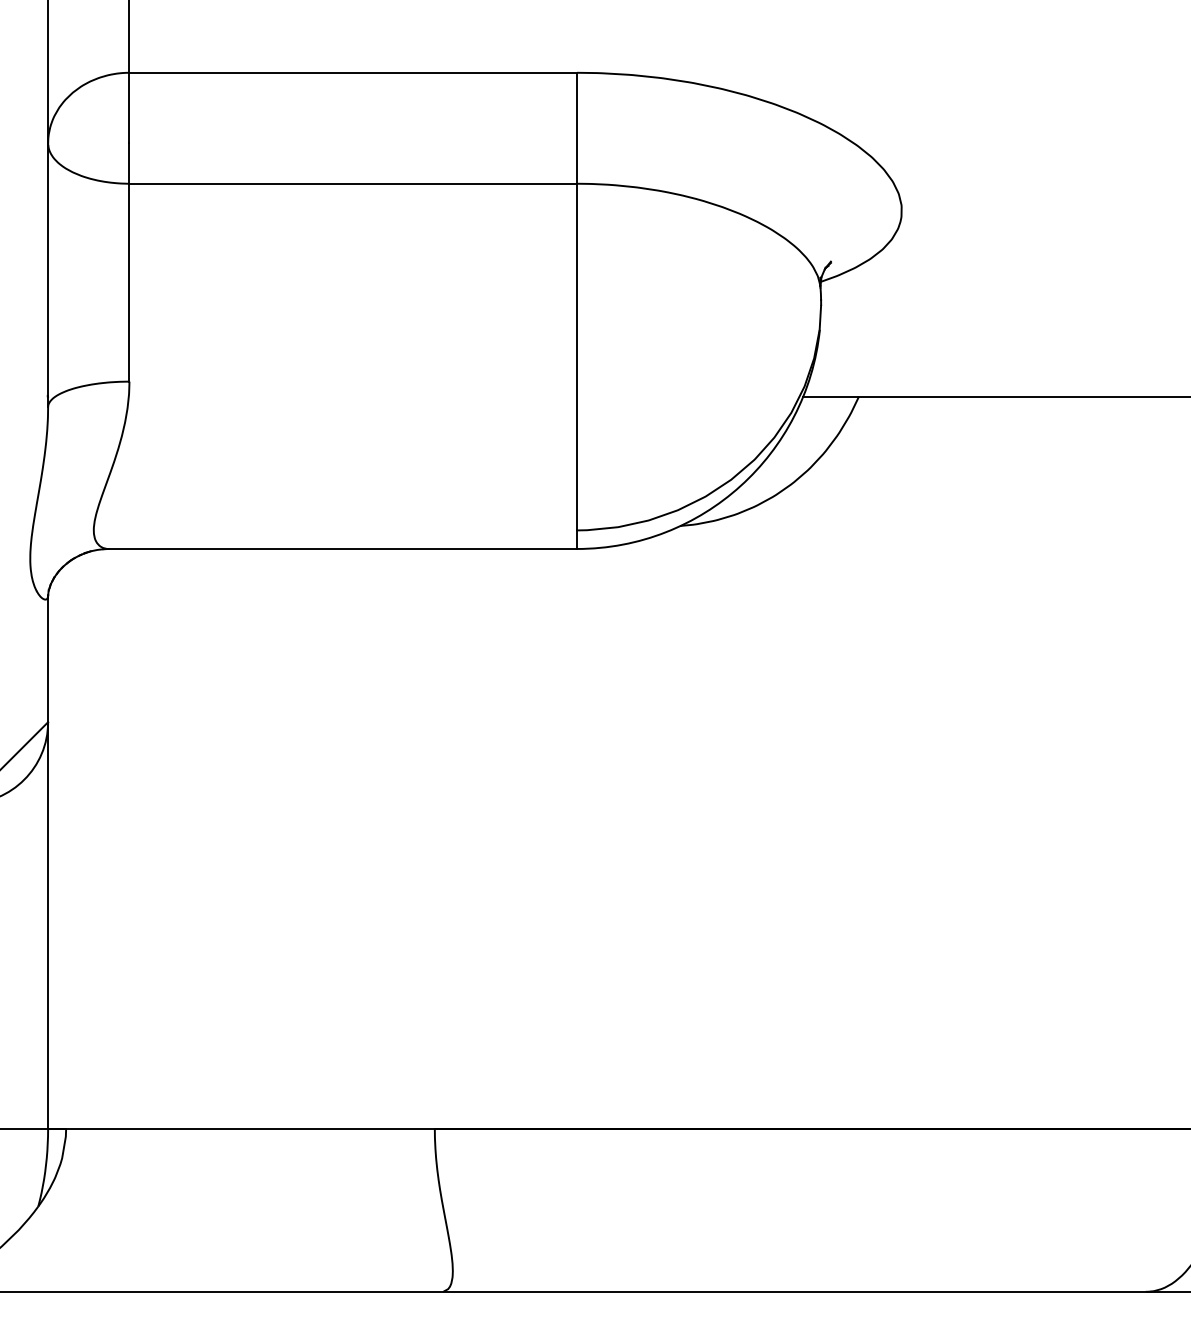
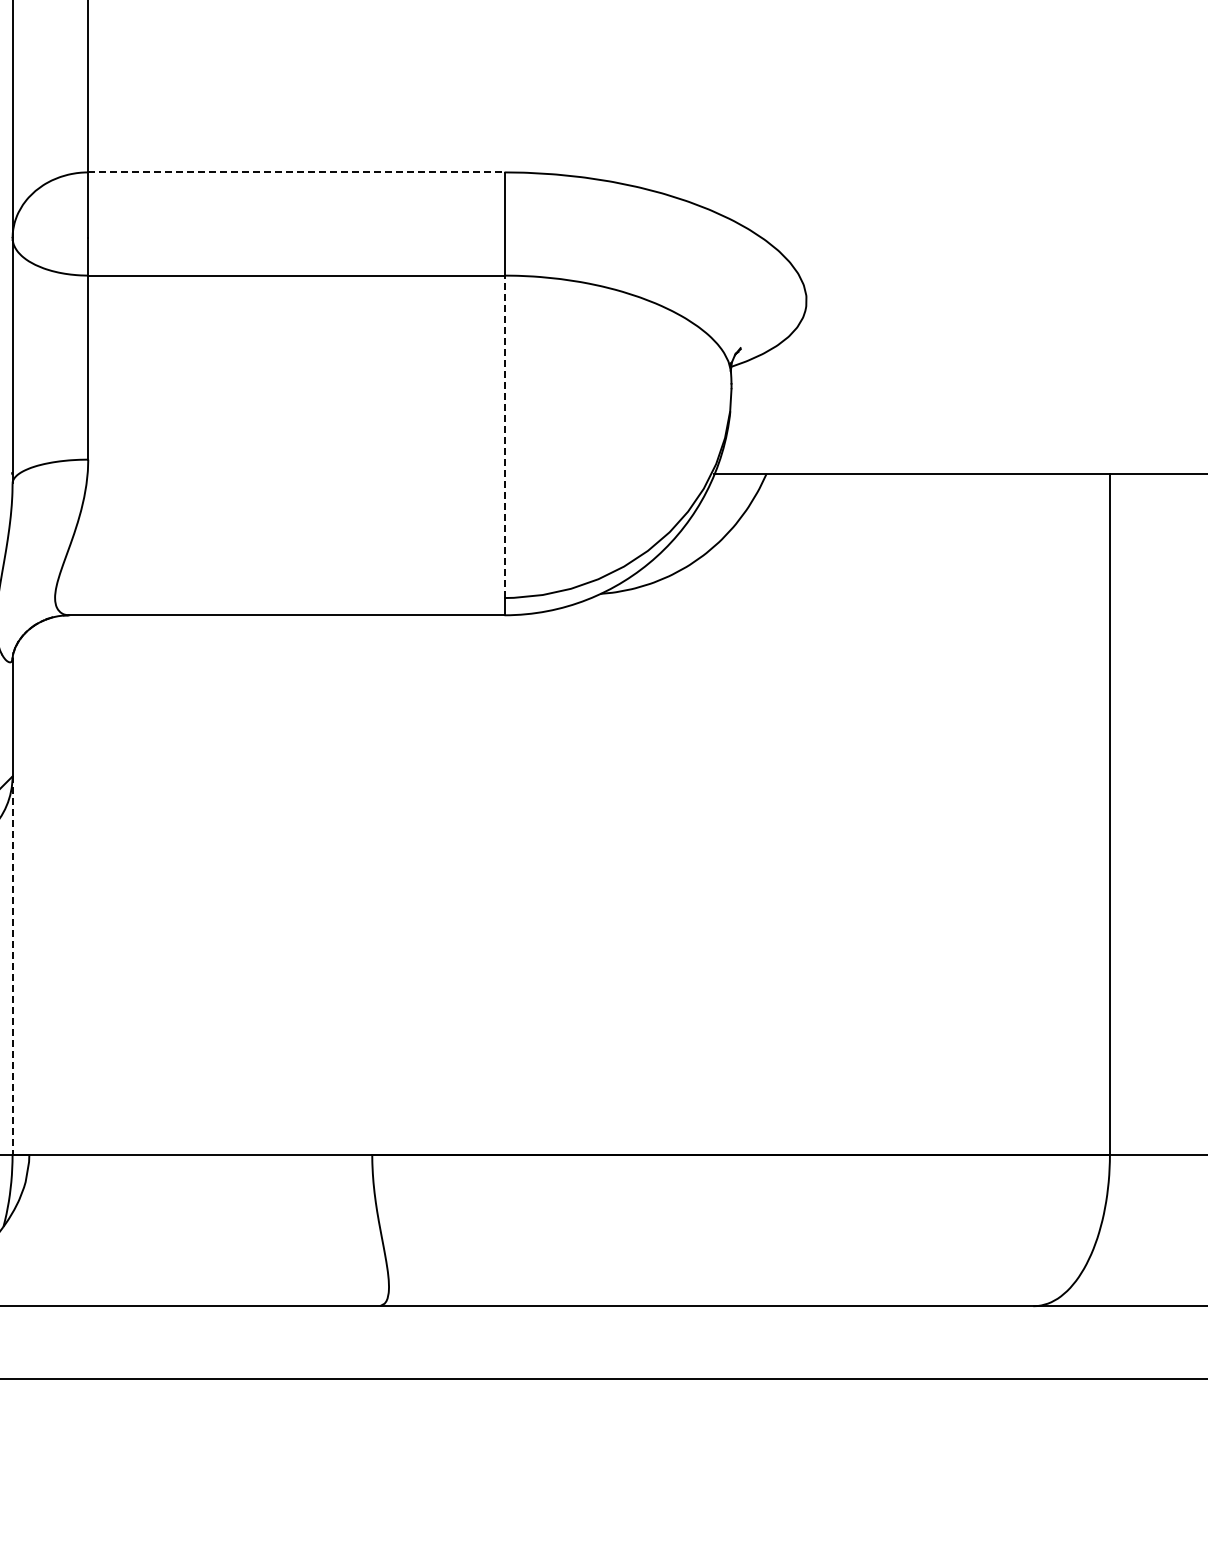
line: (353, 72) -> (296, 172), solid -> dashed
line: (577, 356) -> (504, 436), solid -> dashed
line: (48, 926) -> (12, 966), solid -> dashed

